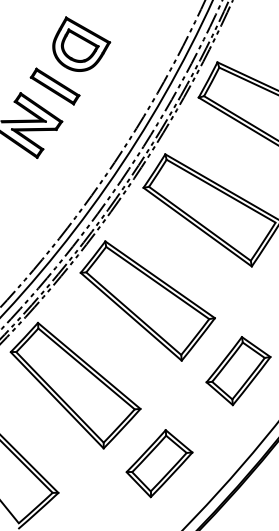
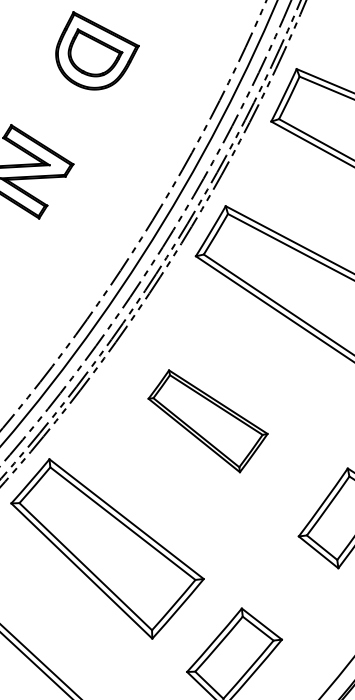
part: (54, 86) -> (60, 113), removed
part: (147, 300) -> (207, 420), size x0.6

